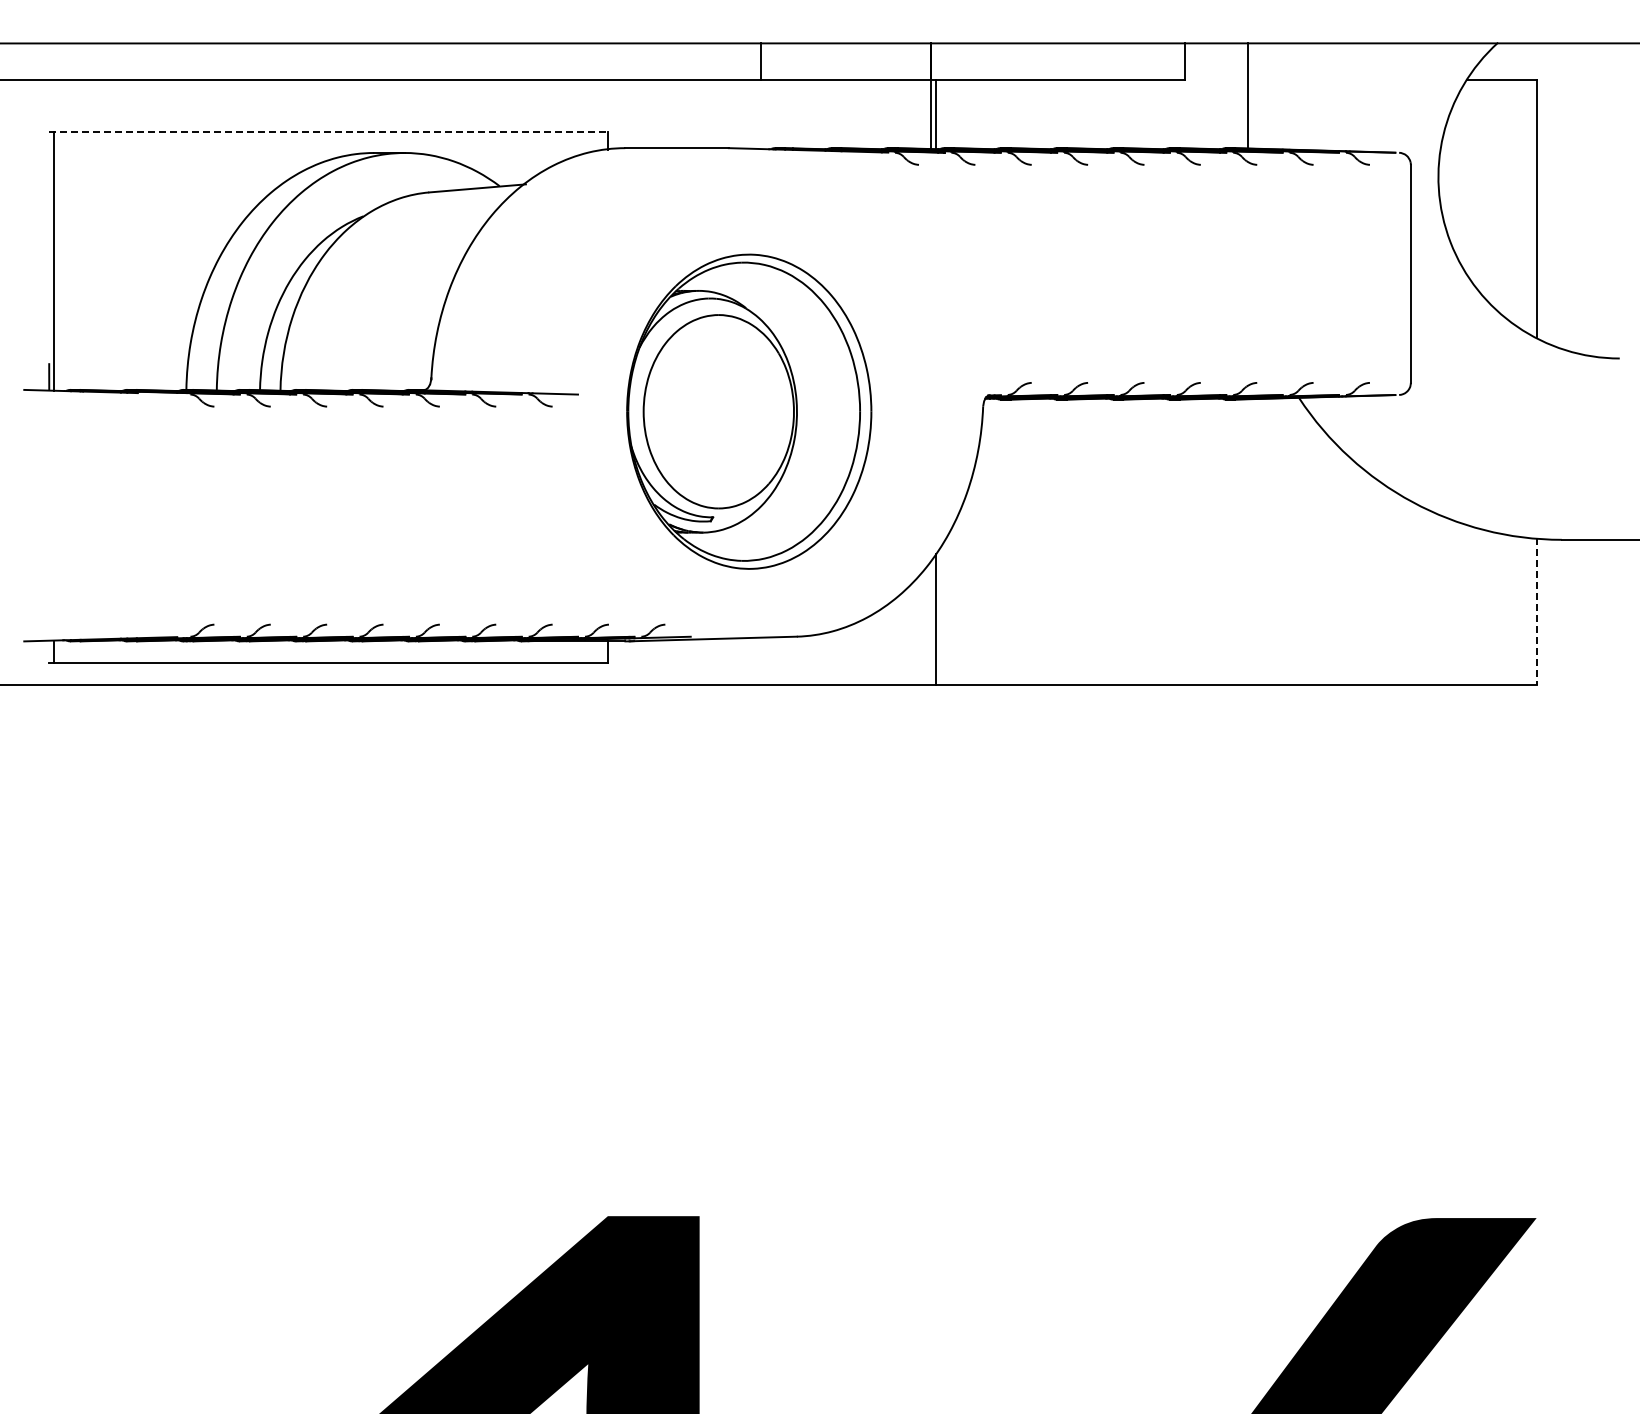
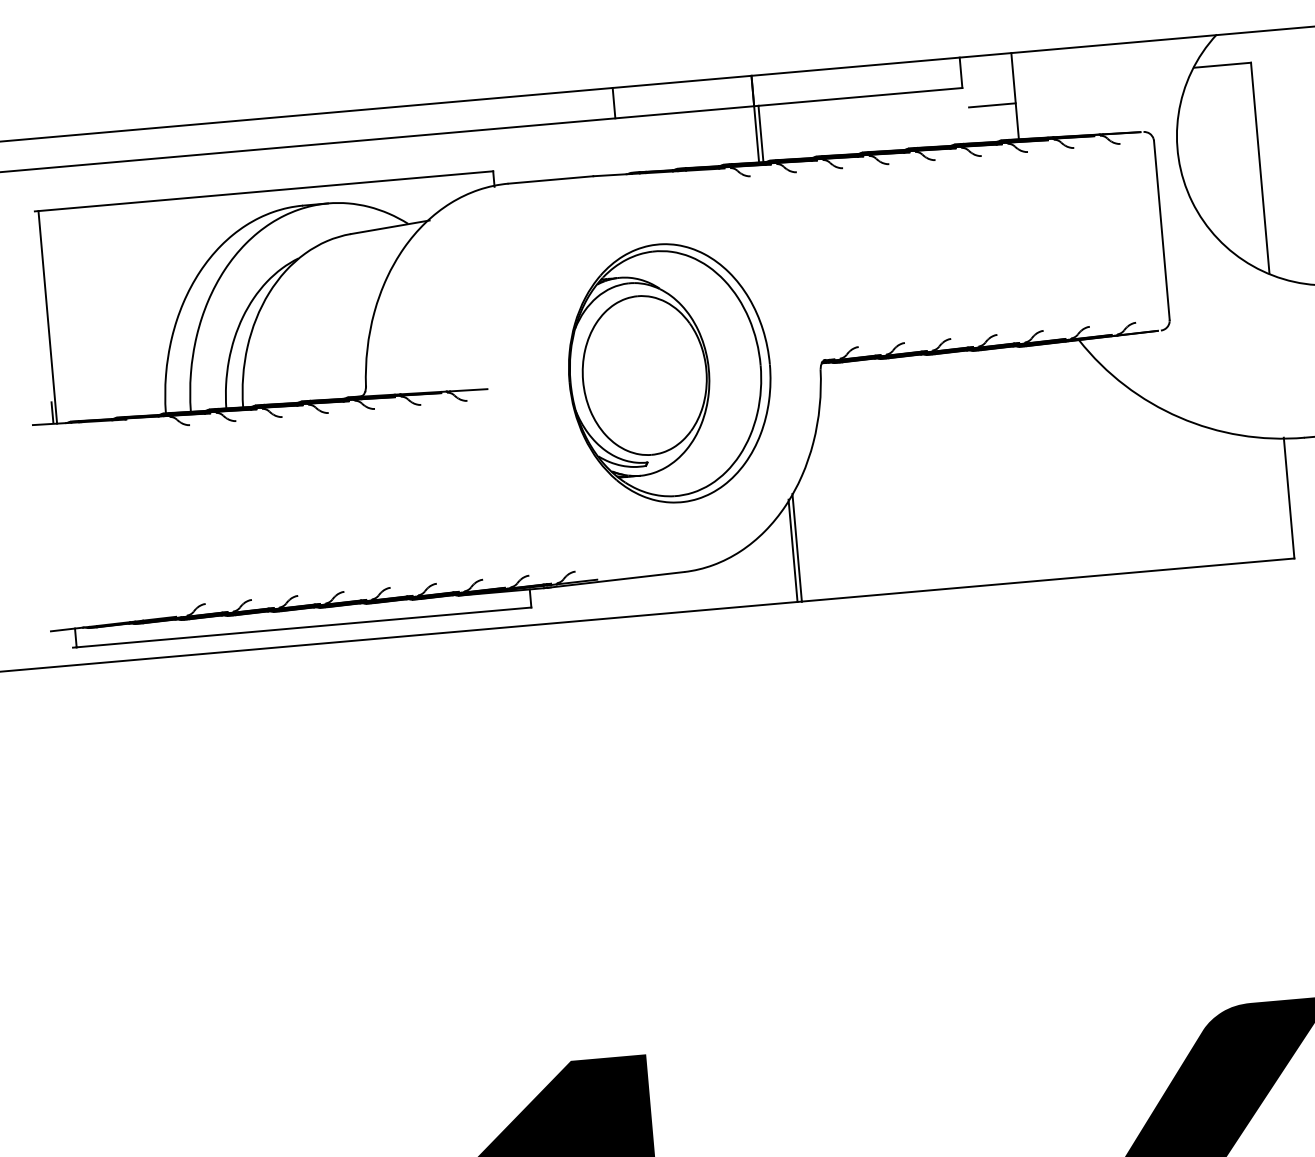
line: (1218, 104) -> (991, 105), added
line: (329, 131) -> (264, 191), dashed -> solid
part: (749, 411) -> (669, 373), moved
line: (1536, 611) -> (1289, 498), dashed -> solid
line: (930, 622) -> (792, 550), added

